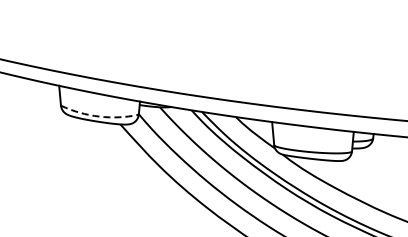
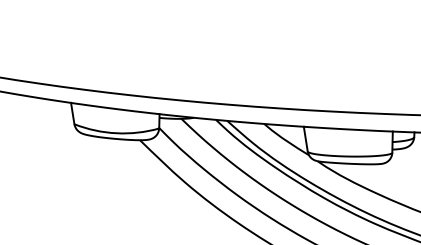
arc: (99, 116) -> (116, 133), dashed -> solid

